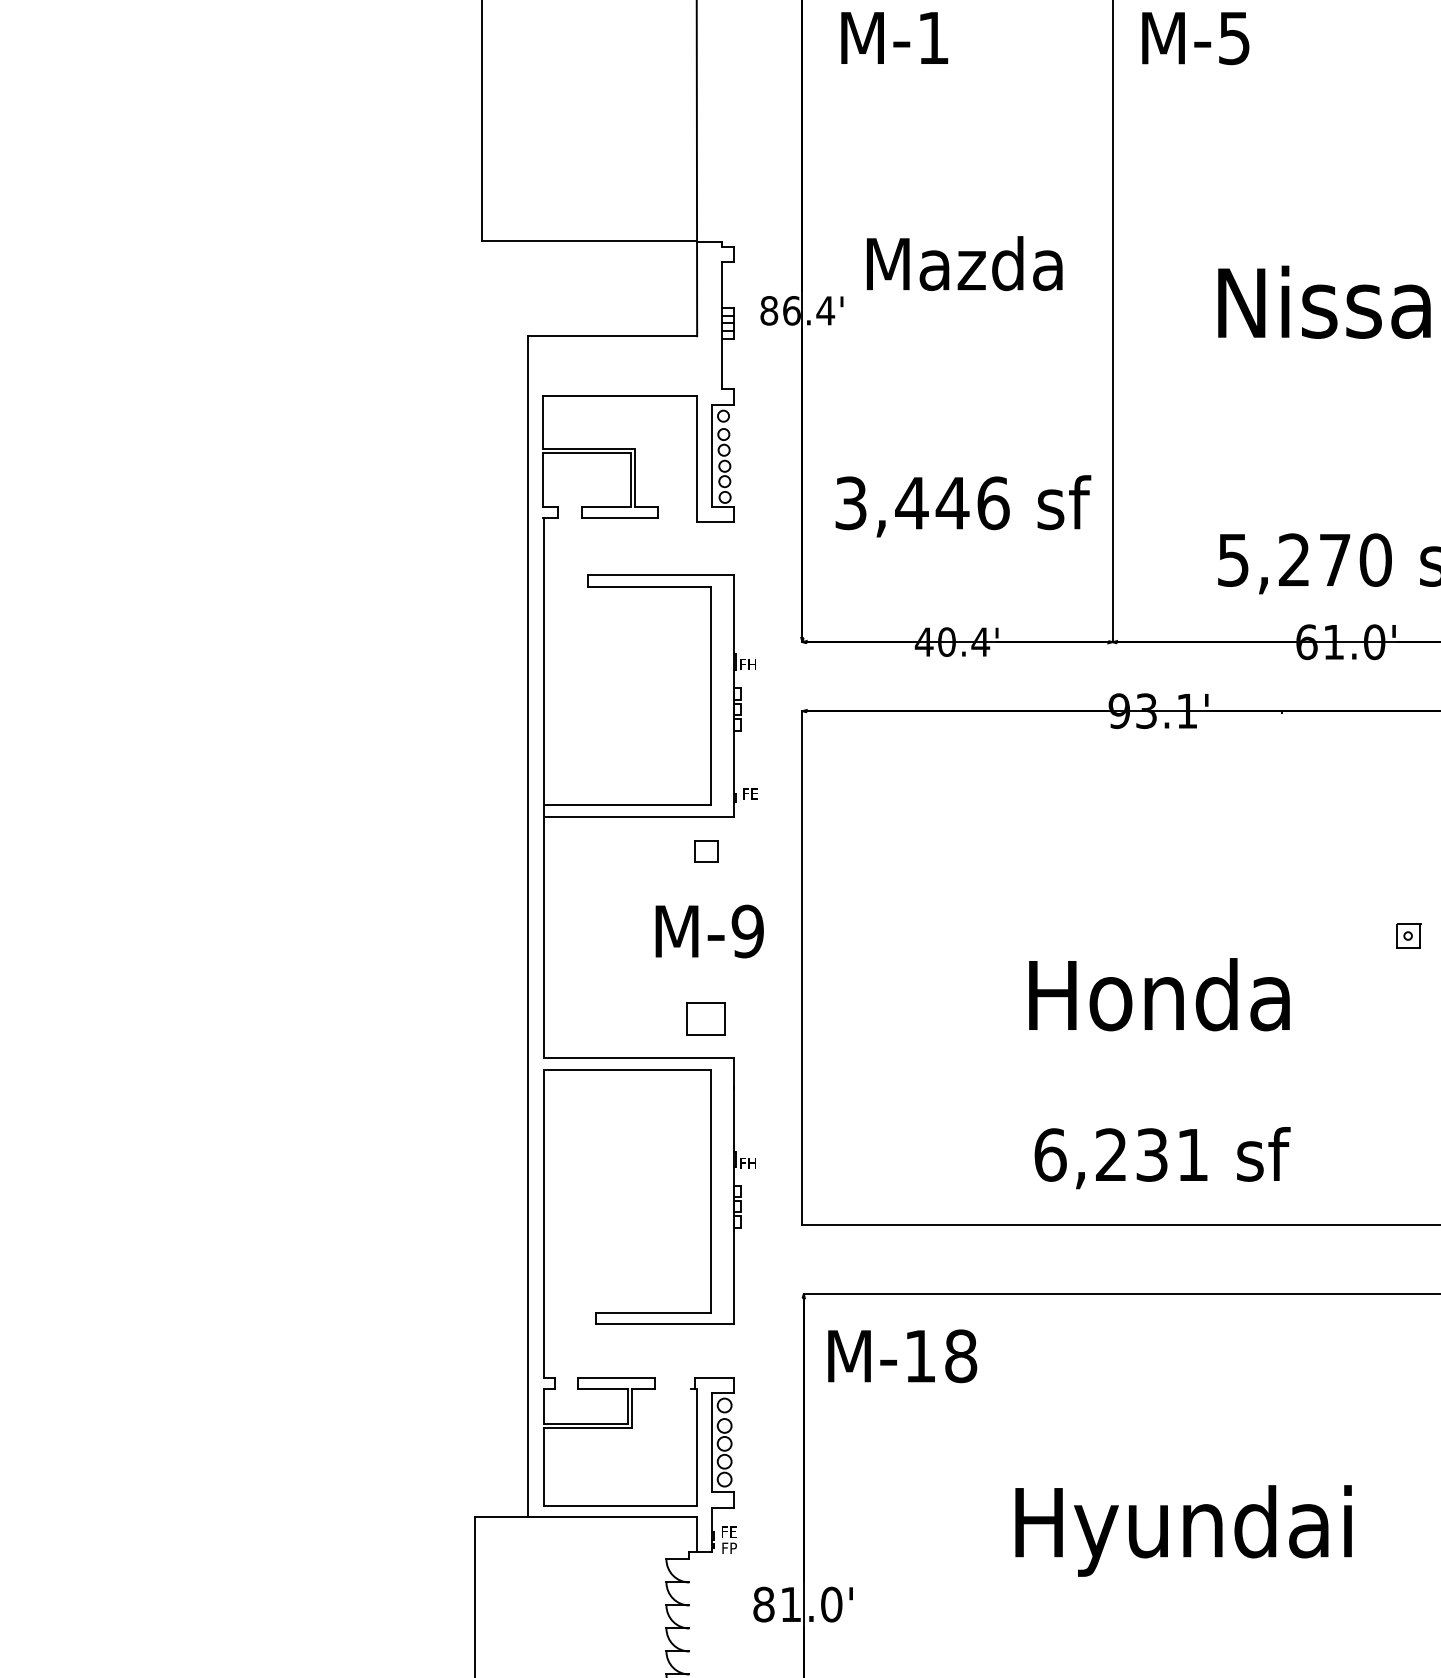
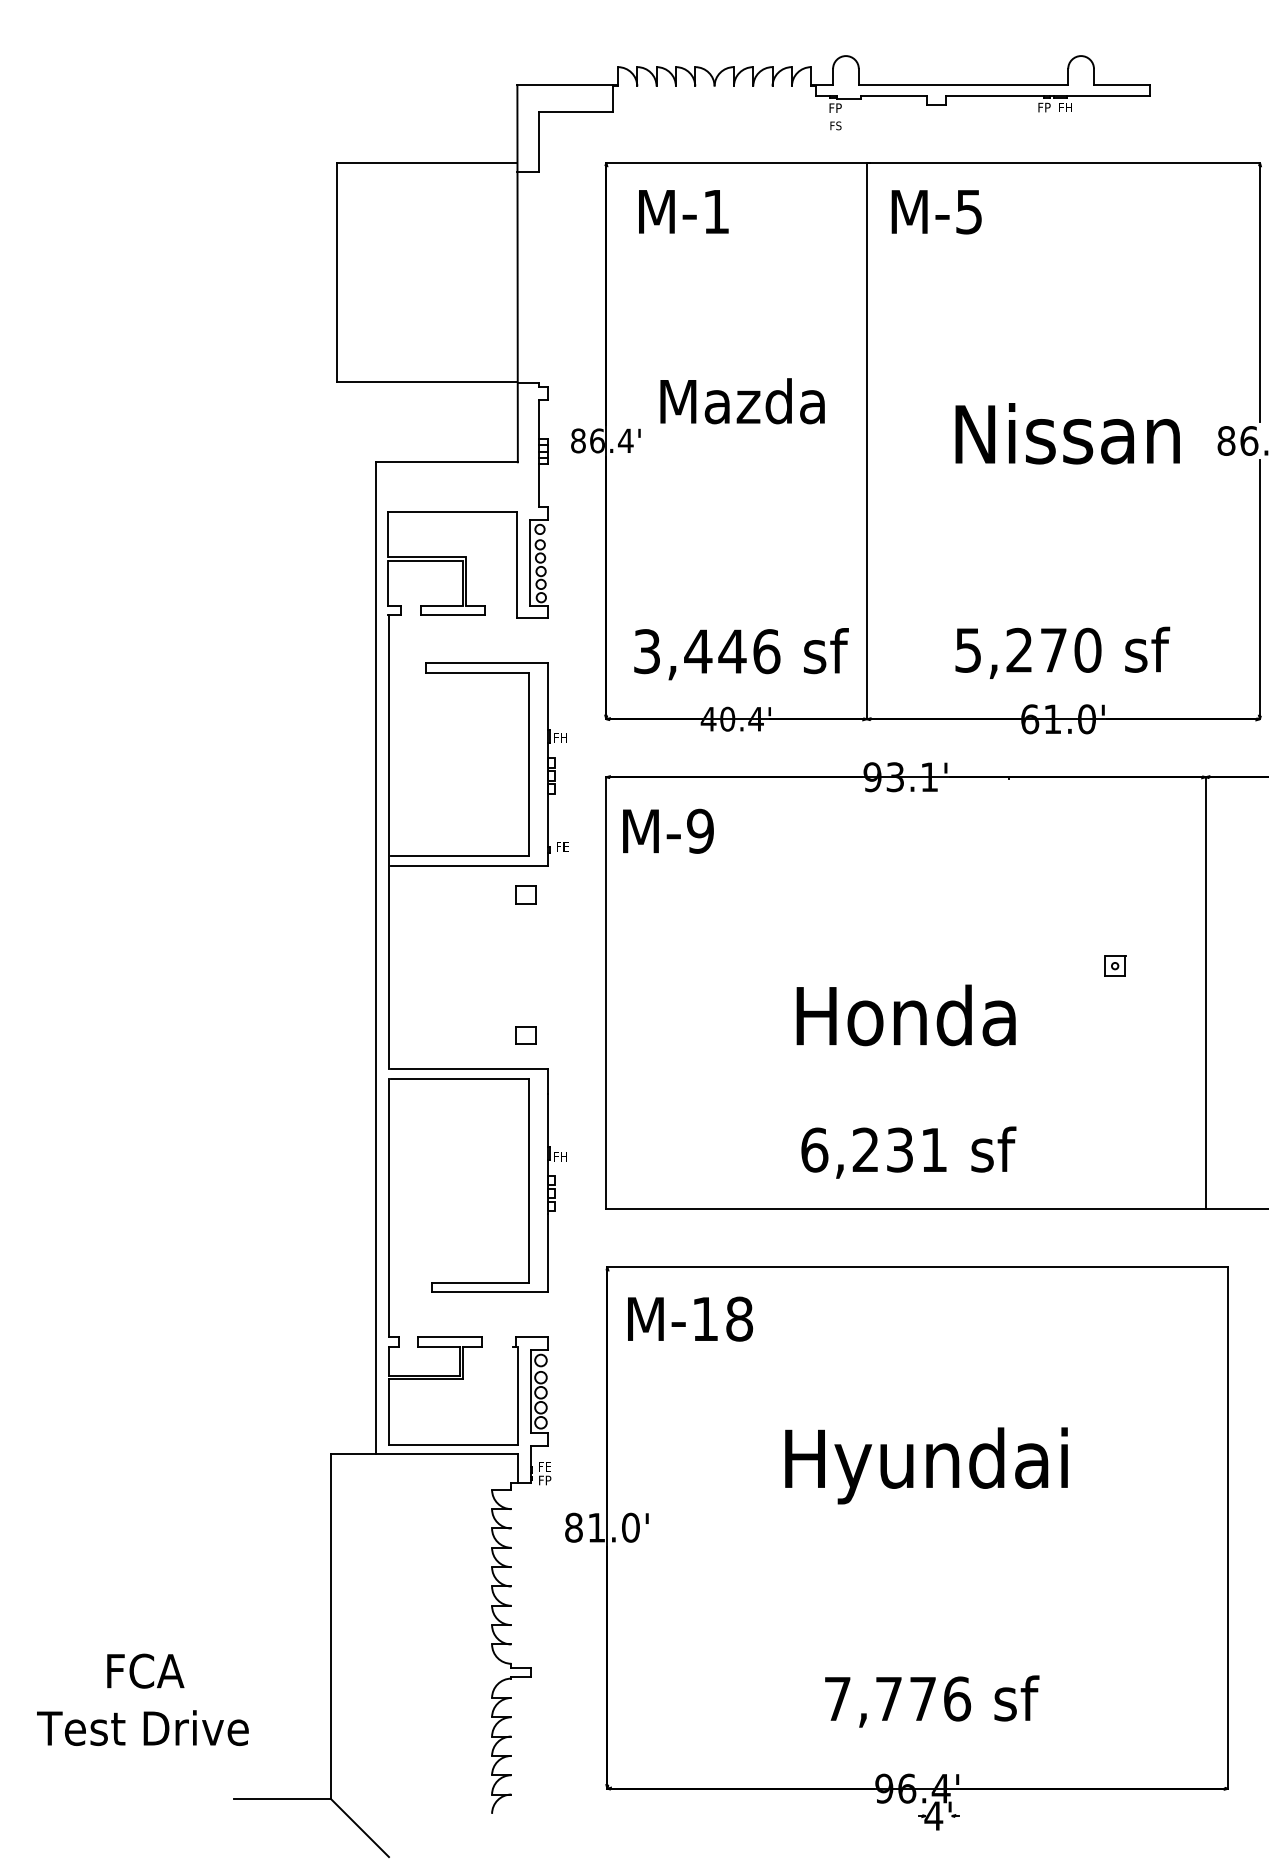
text: (963, 506) -> (741, 654), moved
text: (709, 930) -> (668, 830), moved
part: (706, 1018) -> (525, 1035), size x0.62

